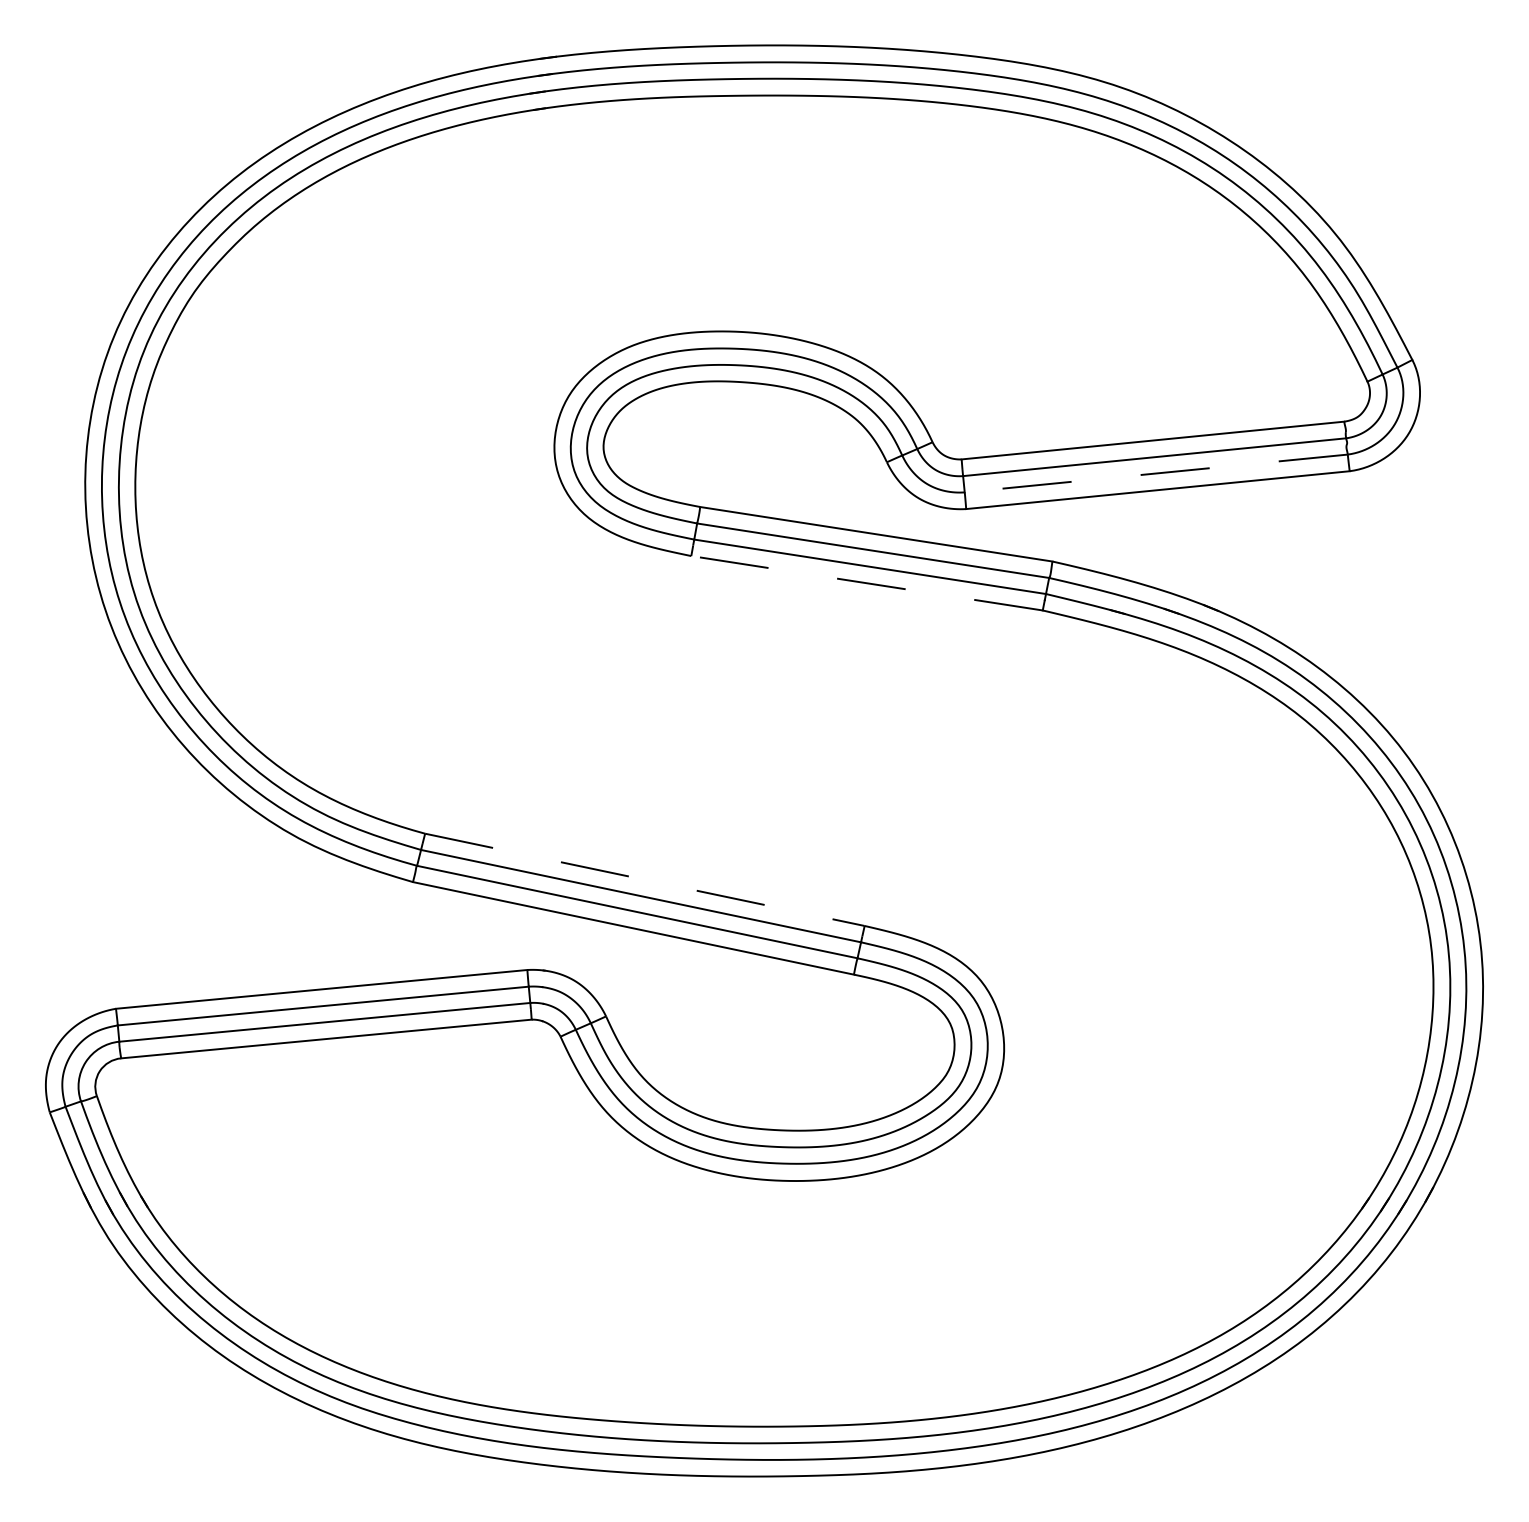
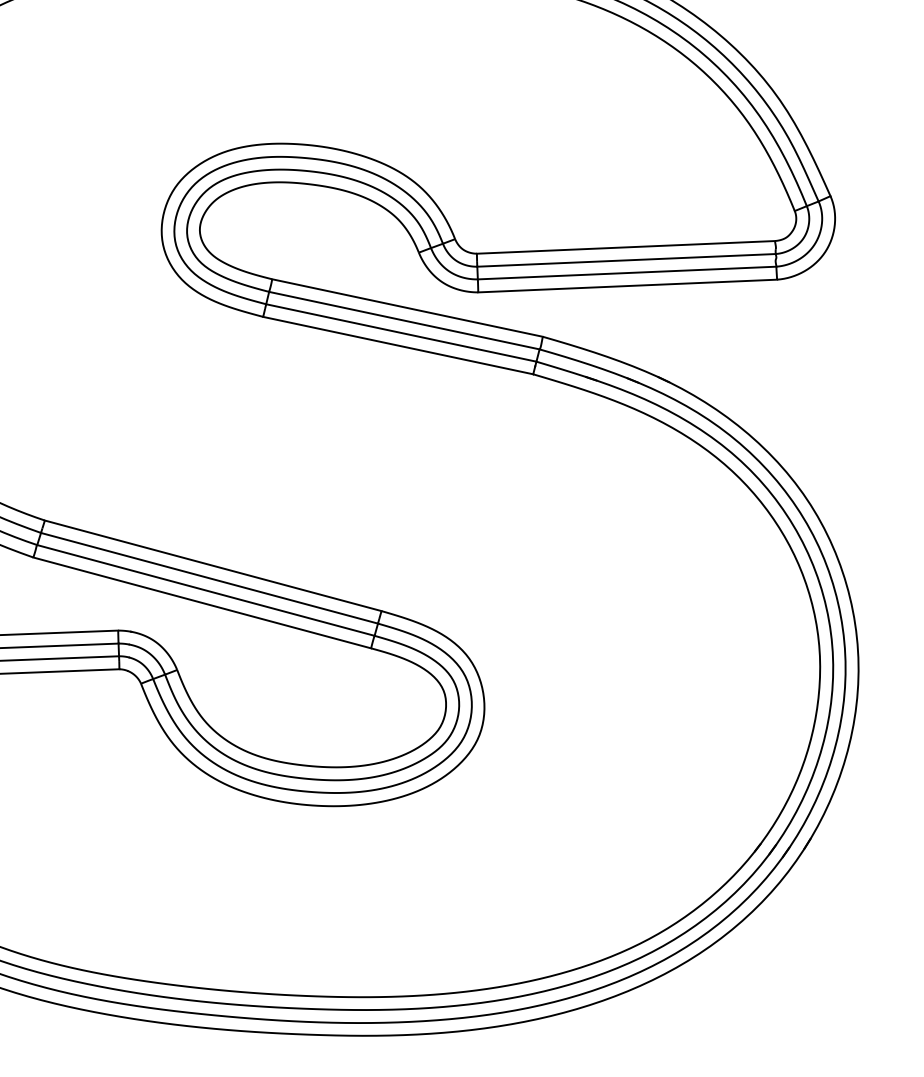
line: (1155, 473) -> (626, 273), dashed -> solid
line: (867, 583) -> (398, 345), dashed -> solid
line: (644, 879) -> (212, 565), dashed -> solid

